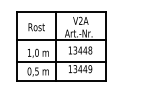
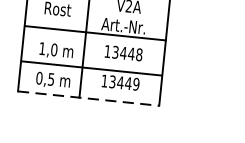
line: (61, 81) -> (88, 99), solid -> dashed

